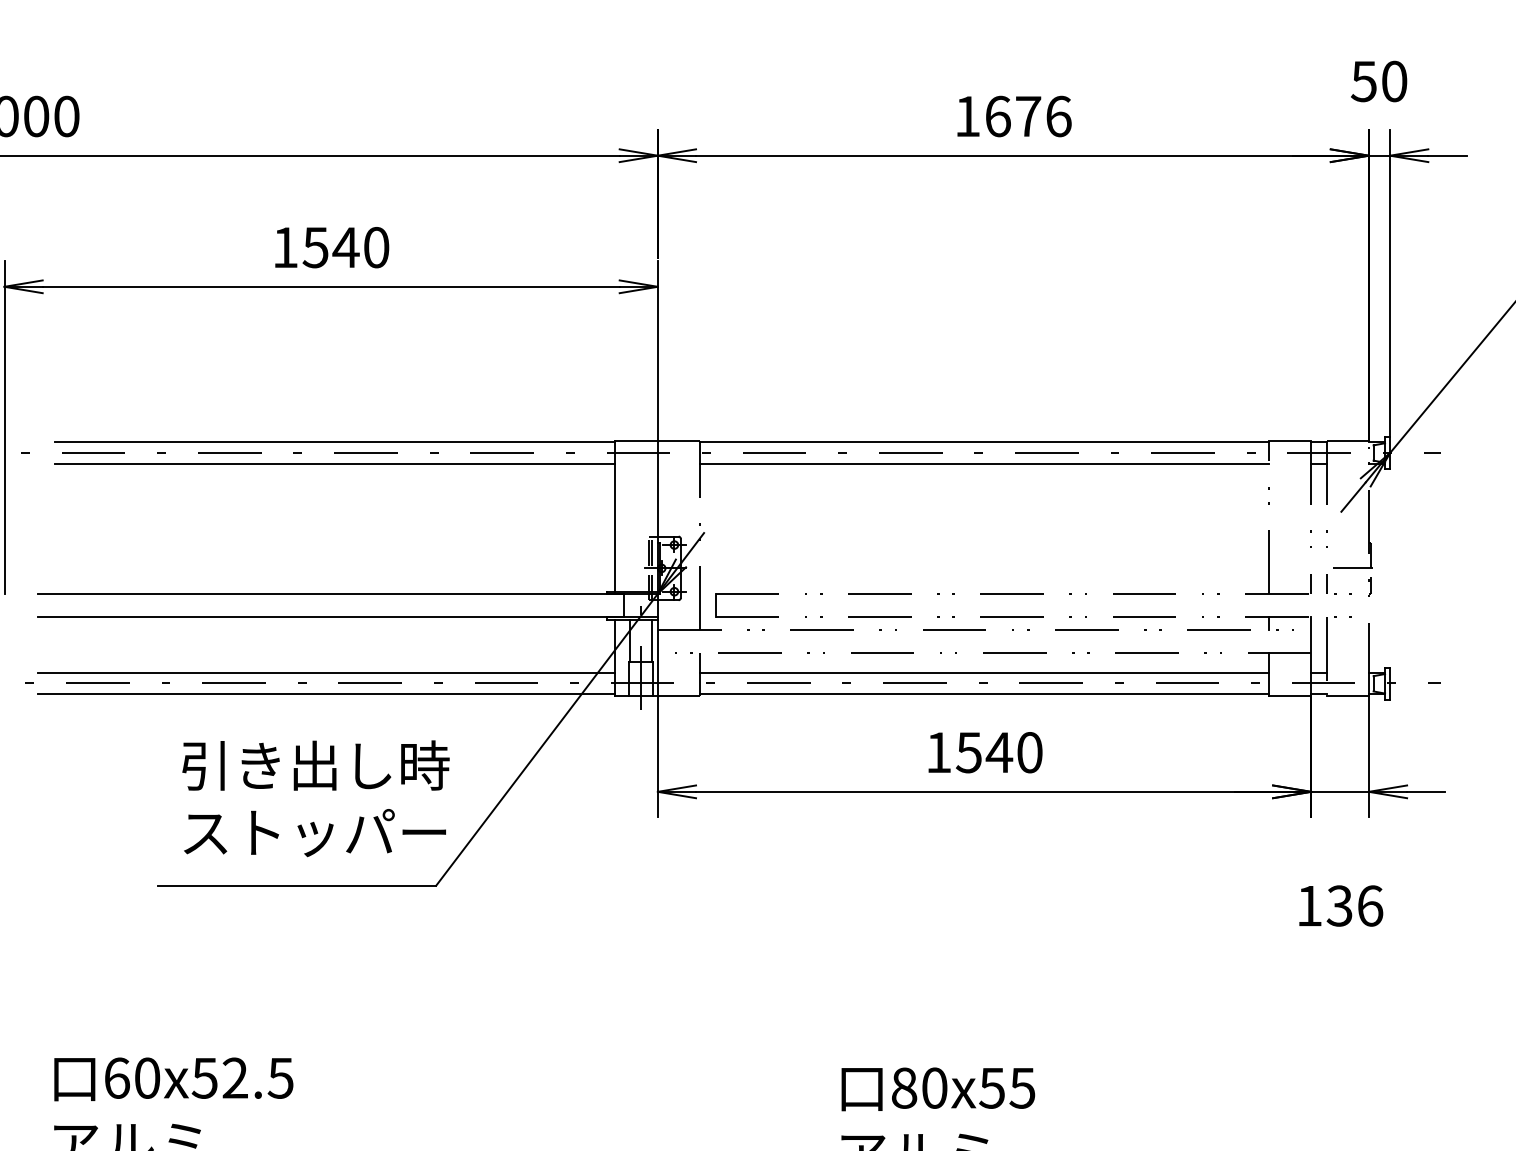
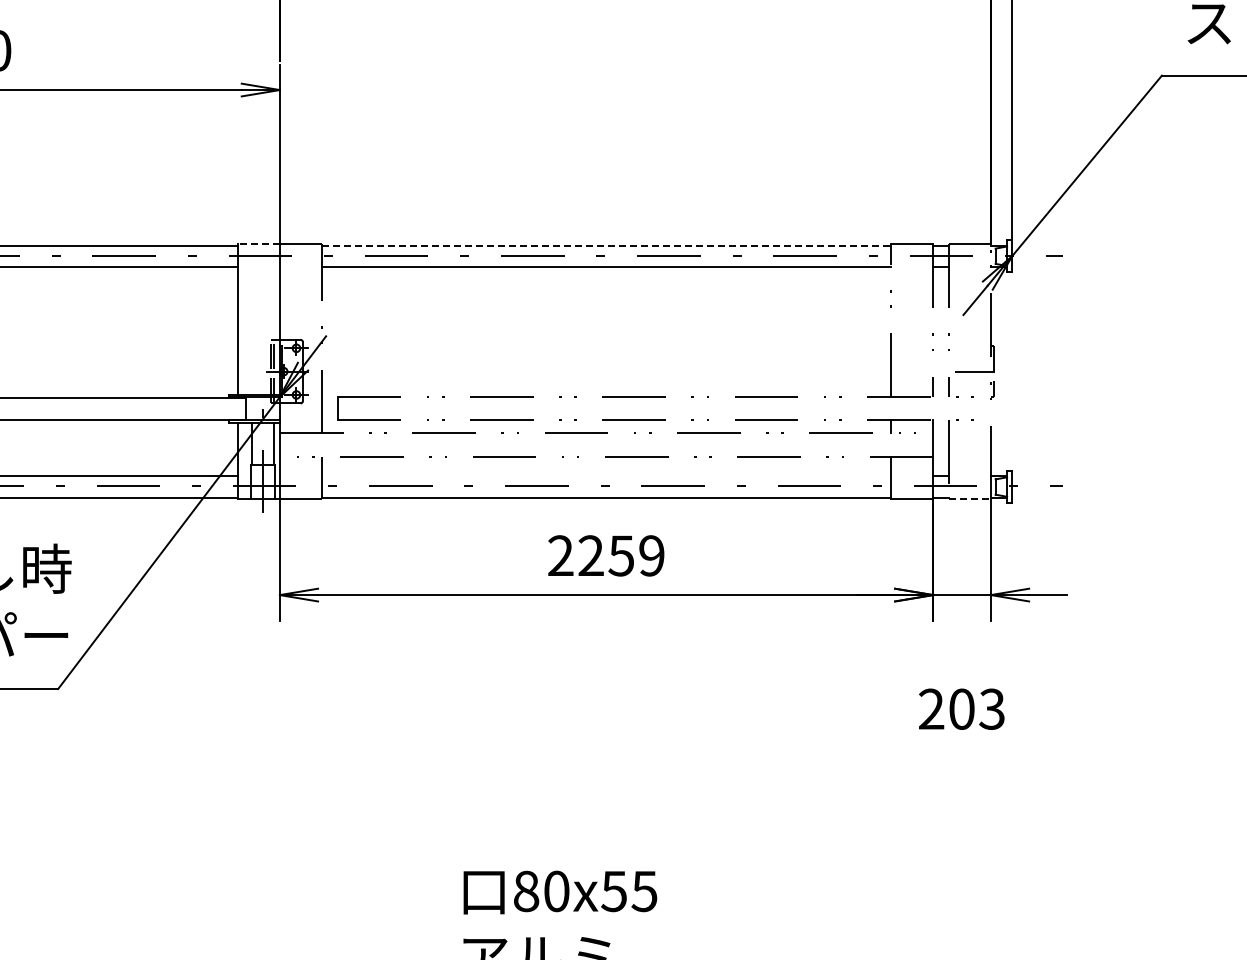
line: (636, 441) -> (258, 244), solid -> dashed
line: (985, 442) -> (607, 245), solid -> dashed
line: (984, 673) -> (606, 476), removed
line: (1348, 695) -> (970, 498), solid -> dashed
text: (984, 752) -> (606, 555), 1540 -> 2259
text: (1340, 905) -> (962, 708), 136 -> 203

